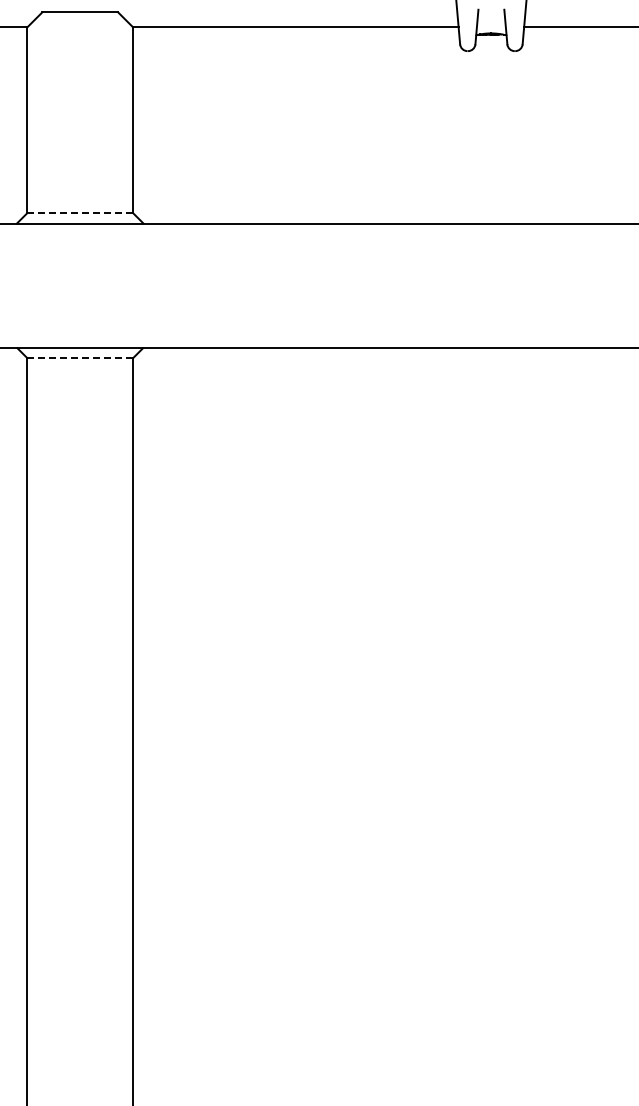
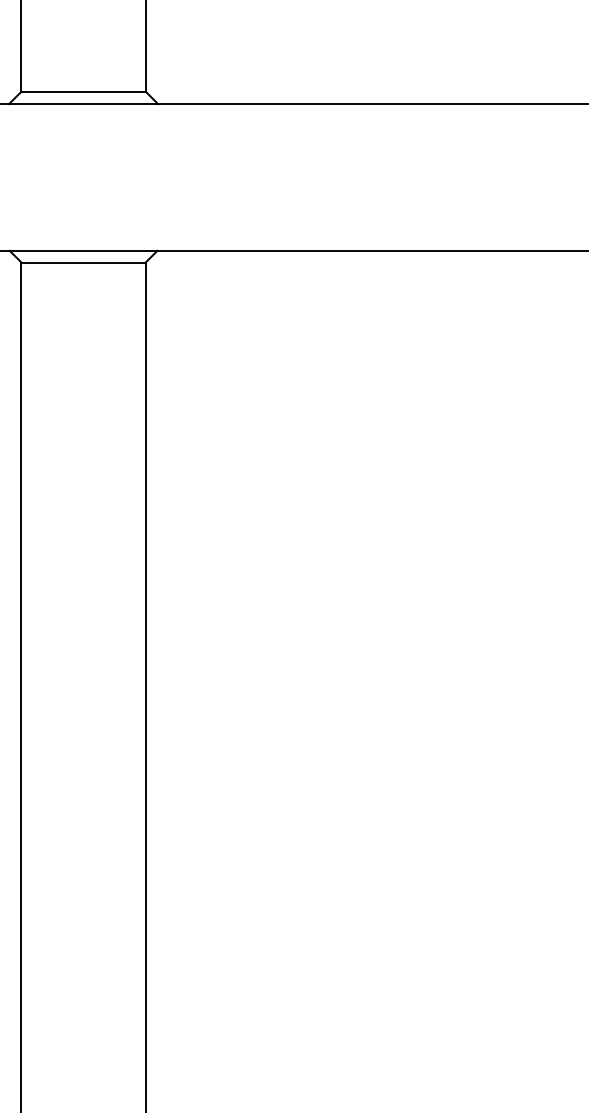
line: (80, 213) -> (83, 92), dashed -> solid
line: (80, 358) -> (83, 262), dashed -> solid

